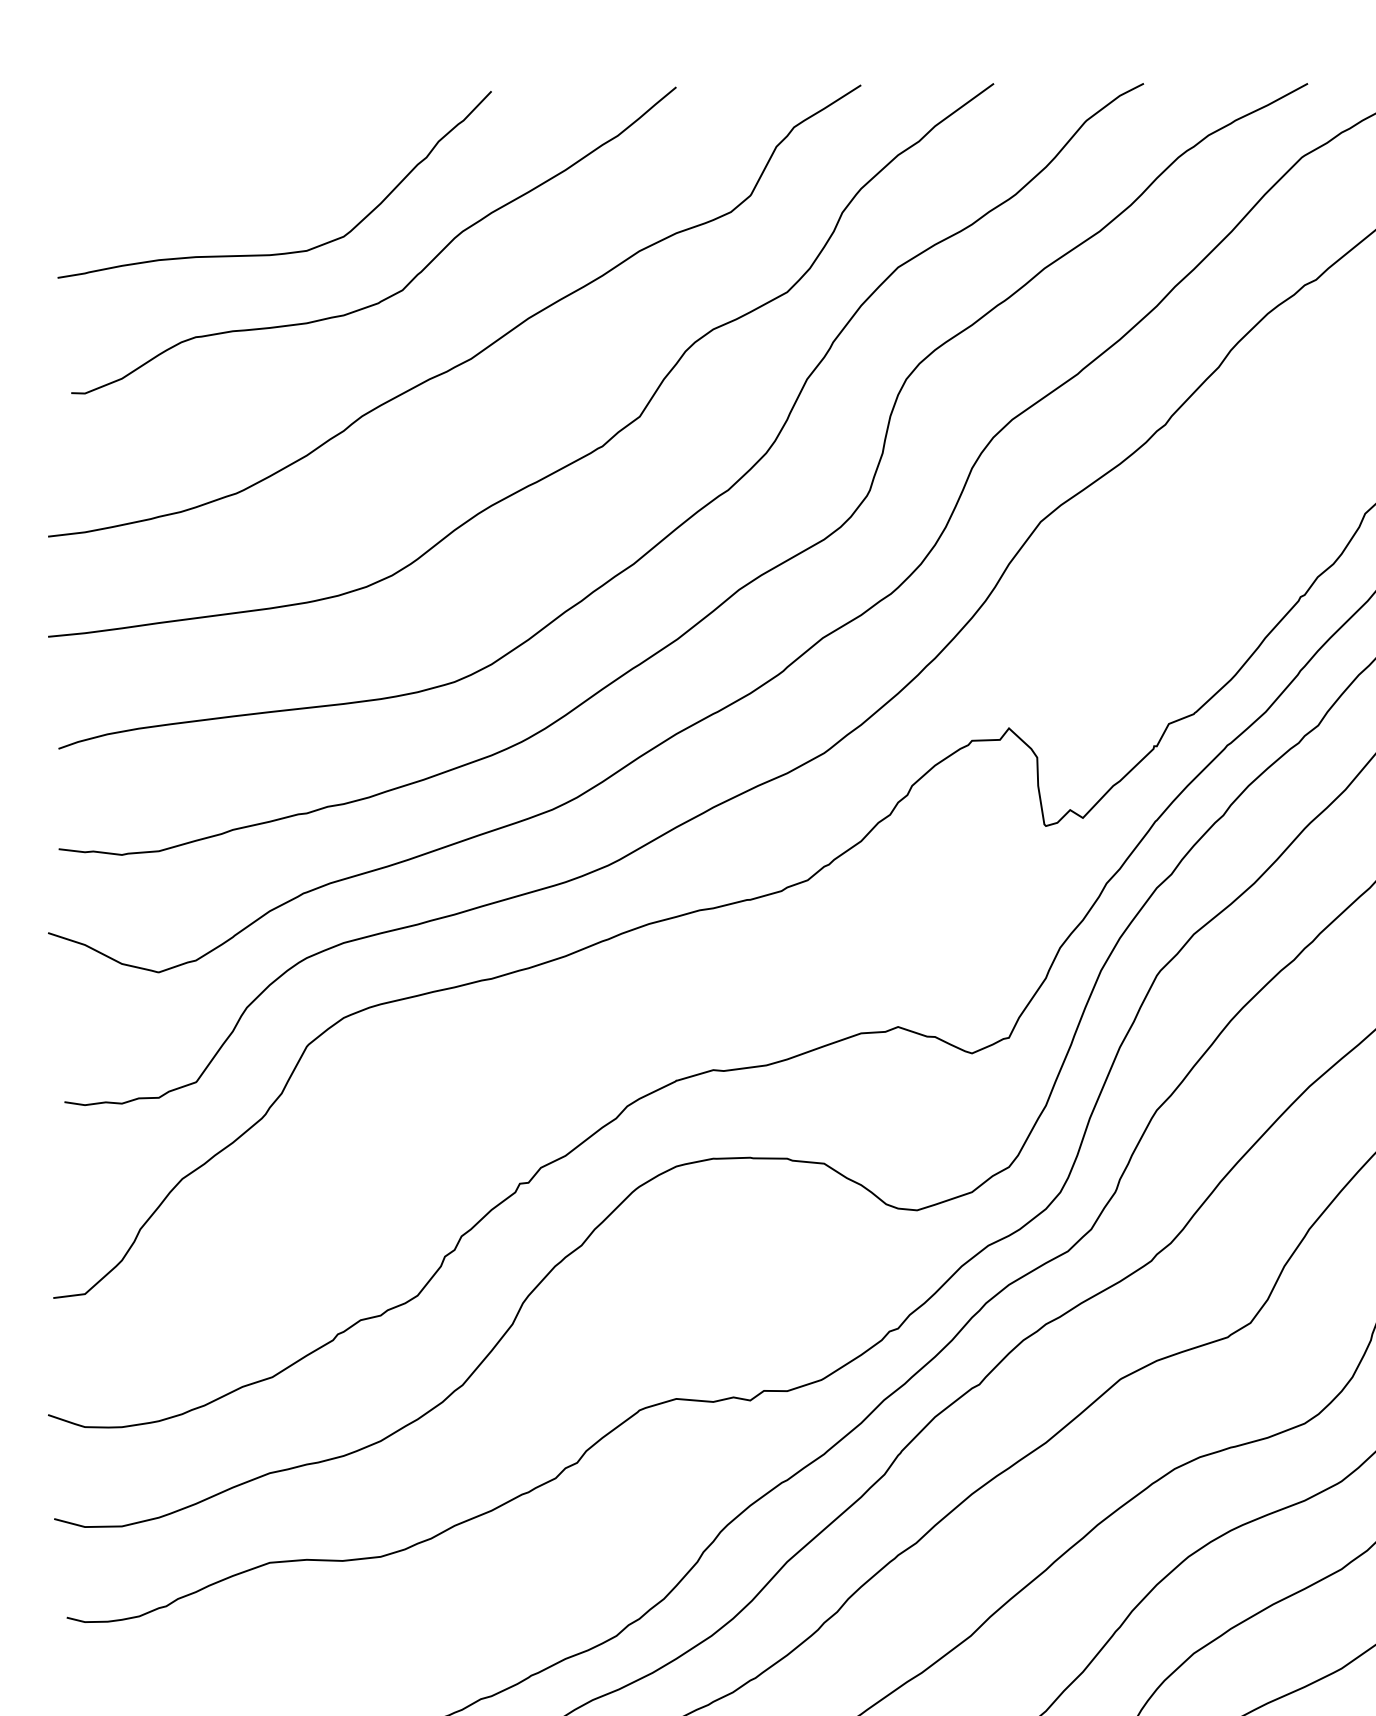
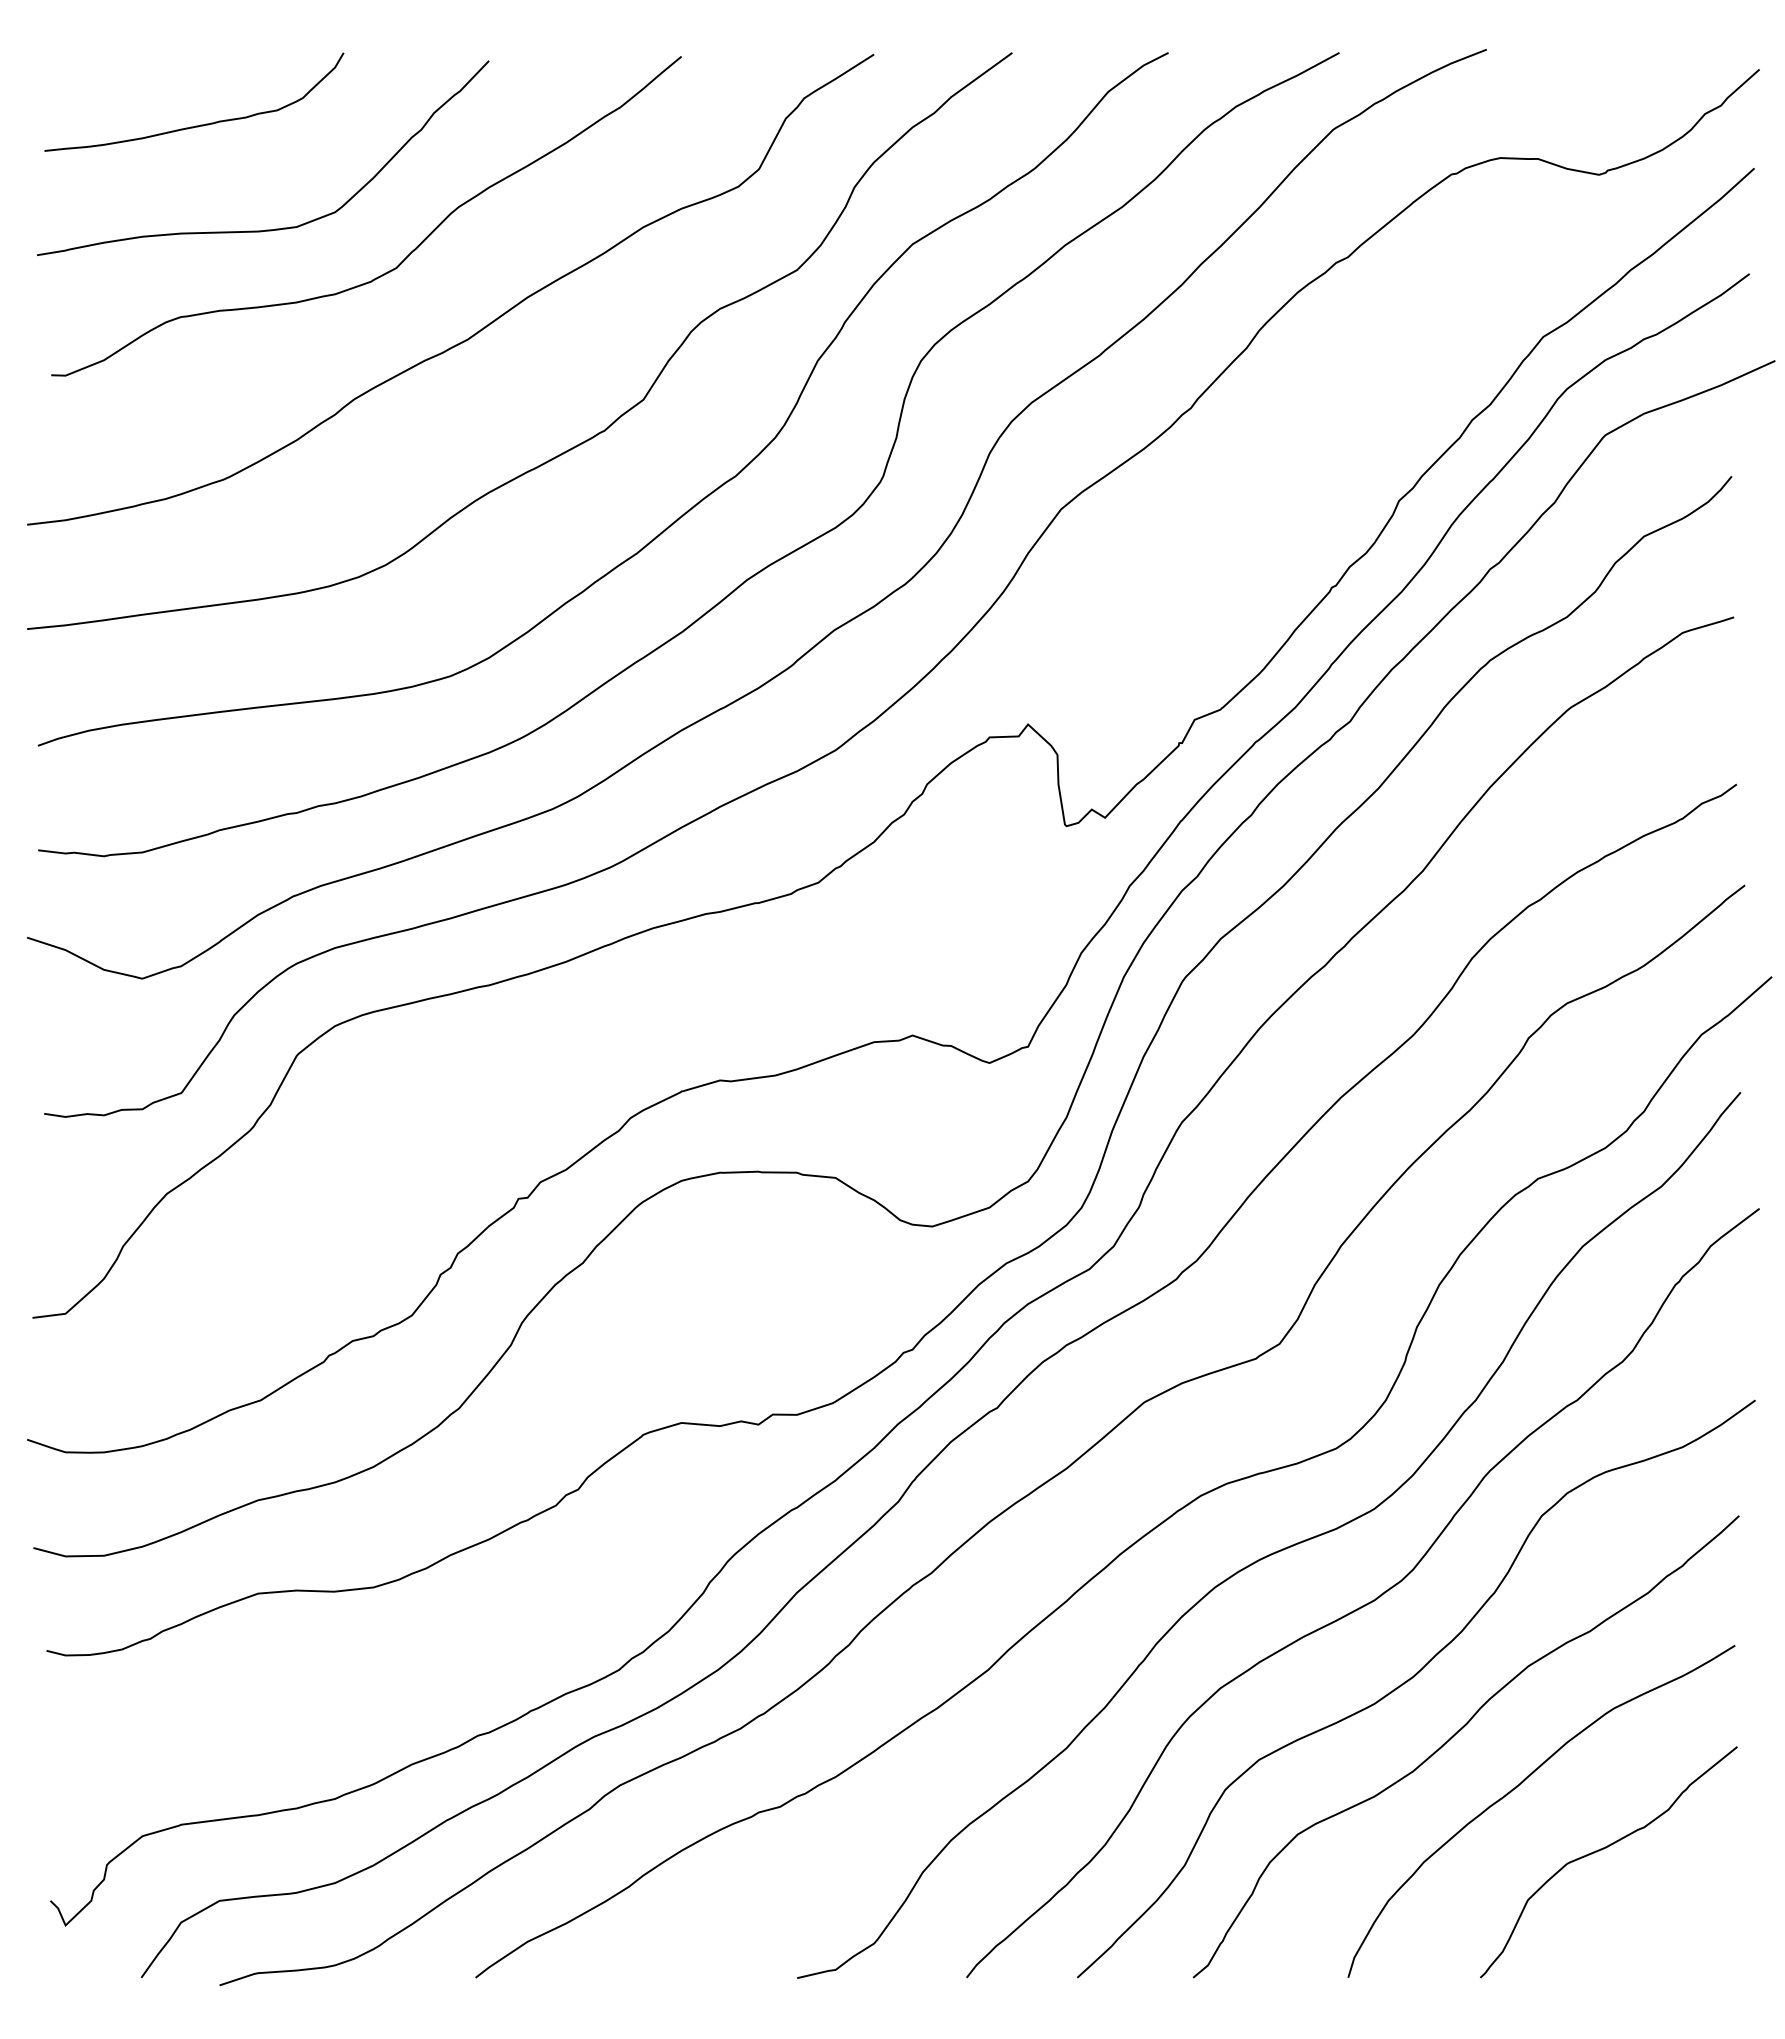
curve: (214, 152) -> (200, 124), added

